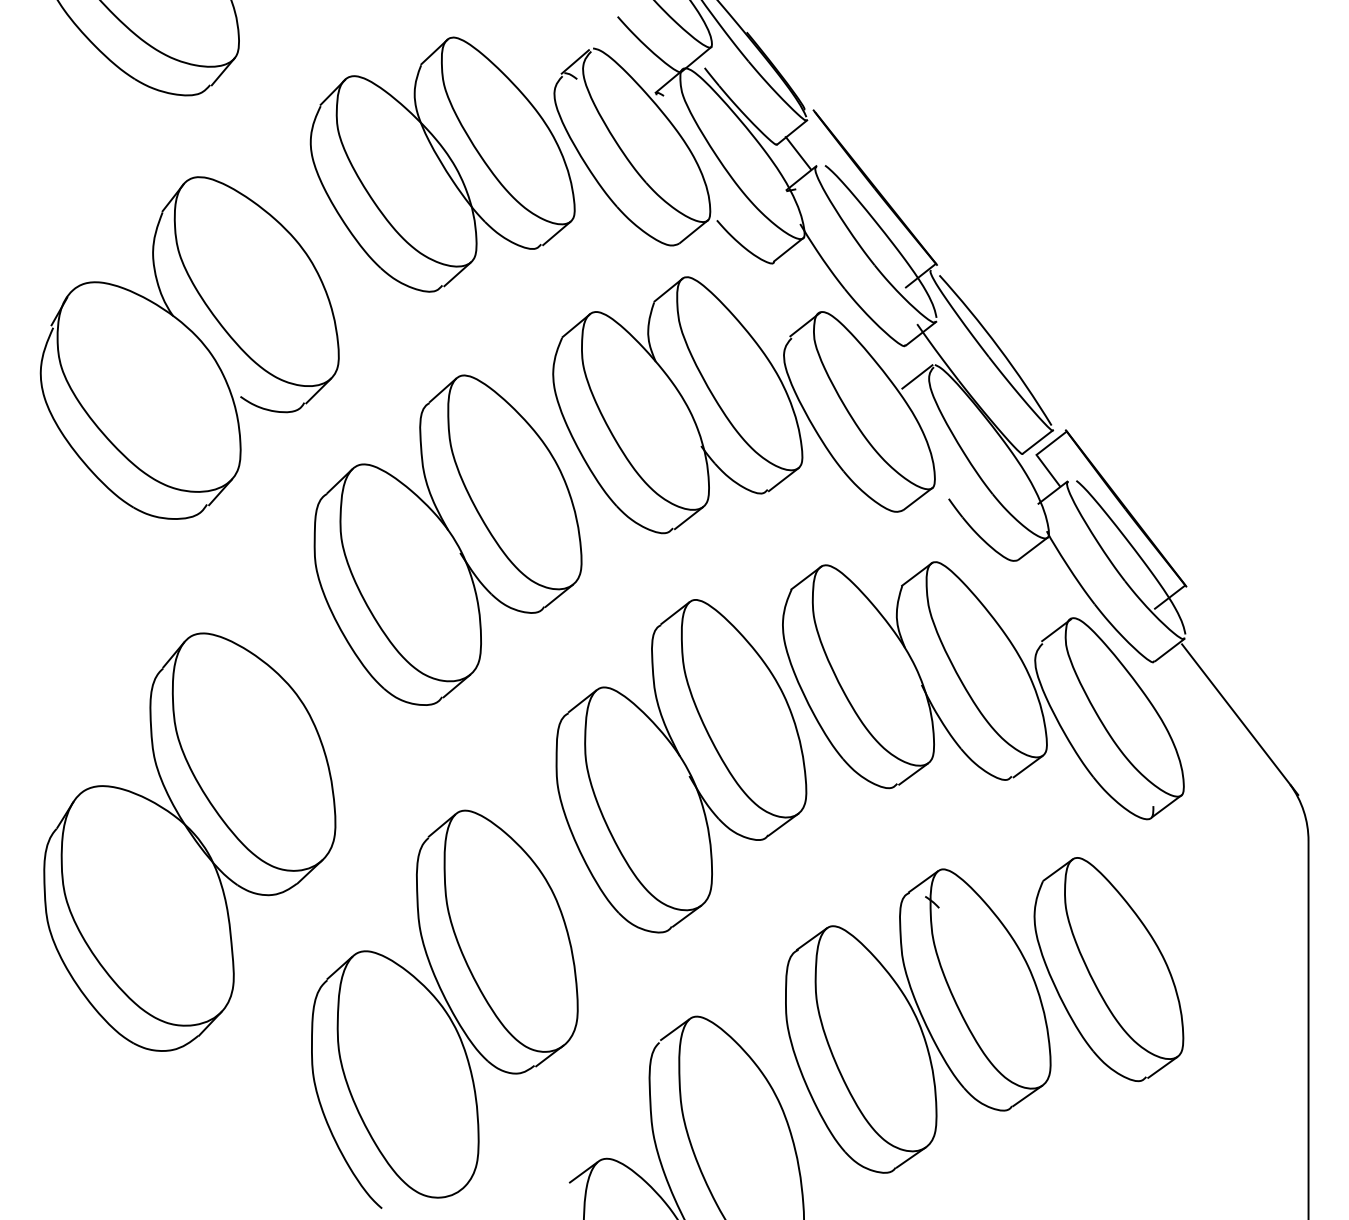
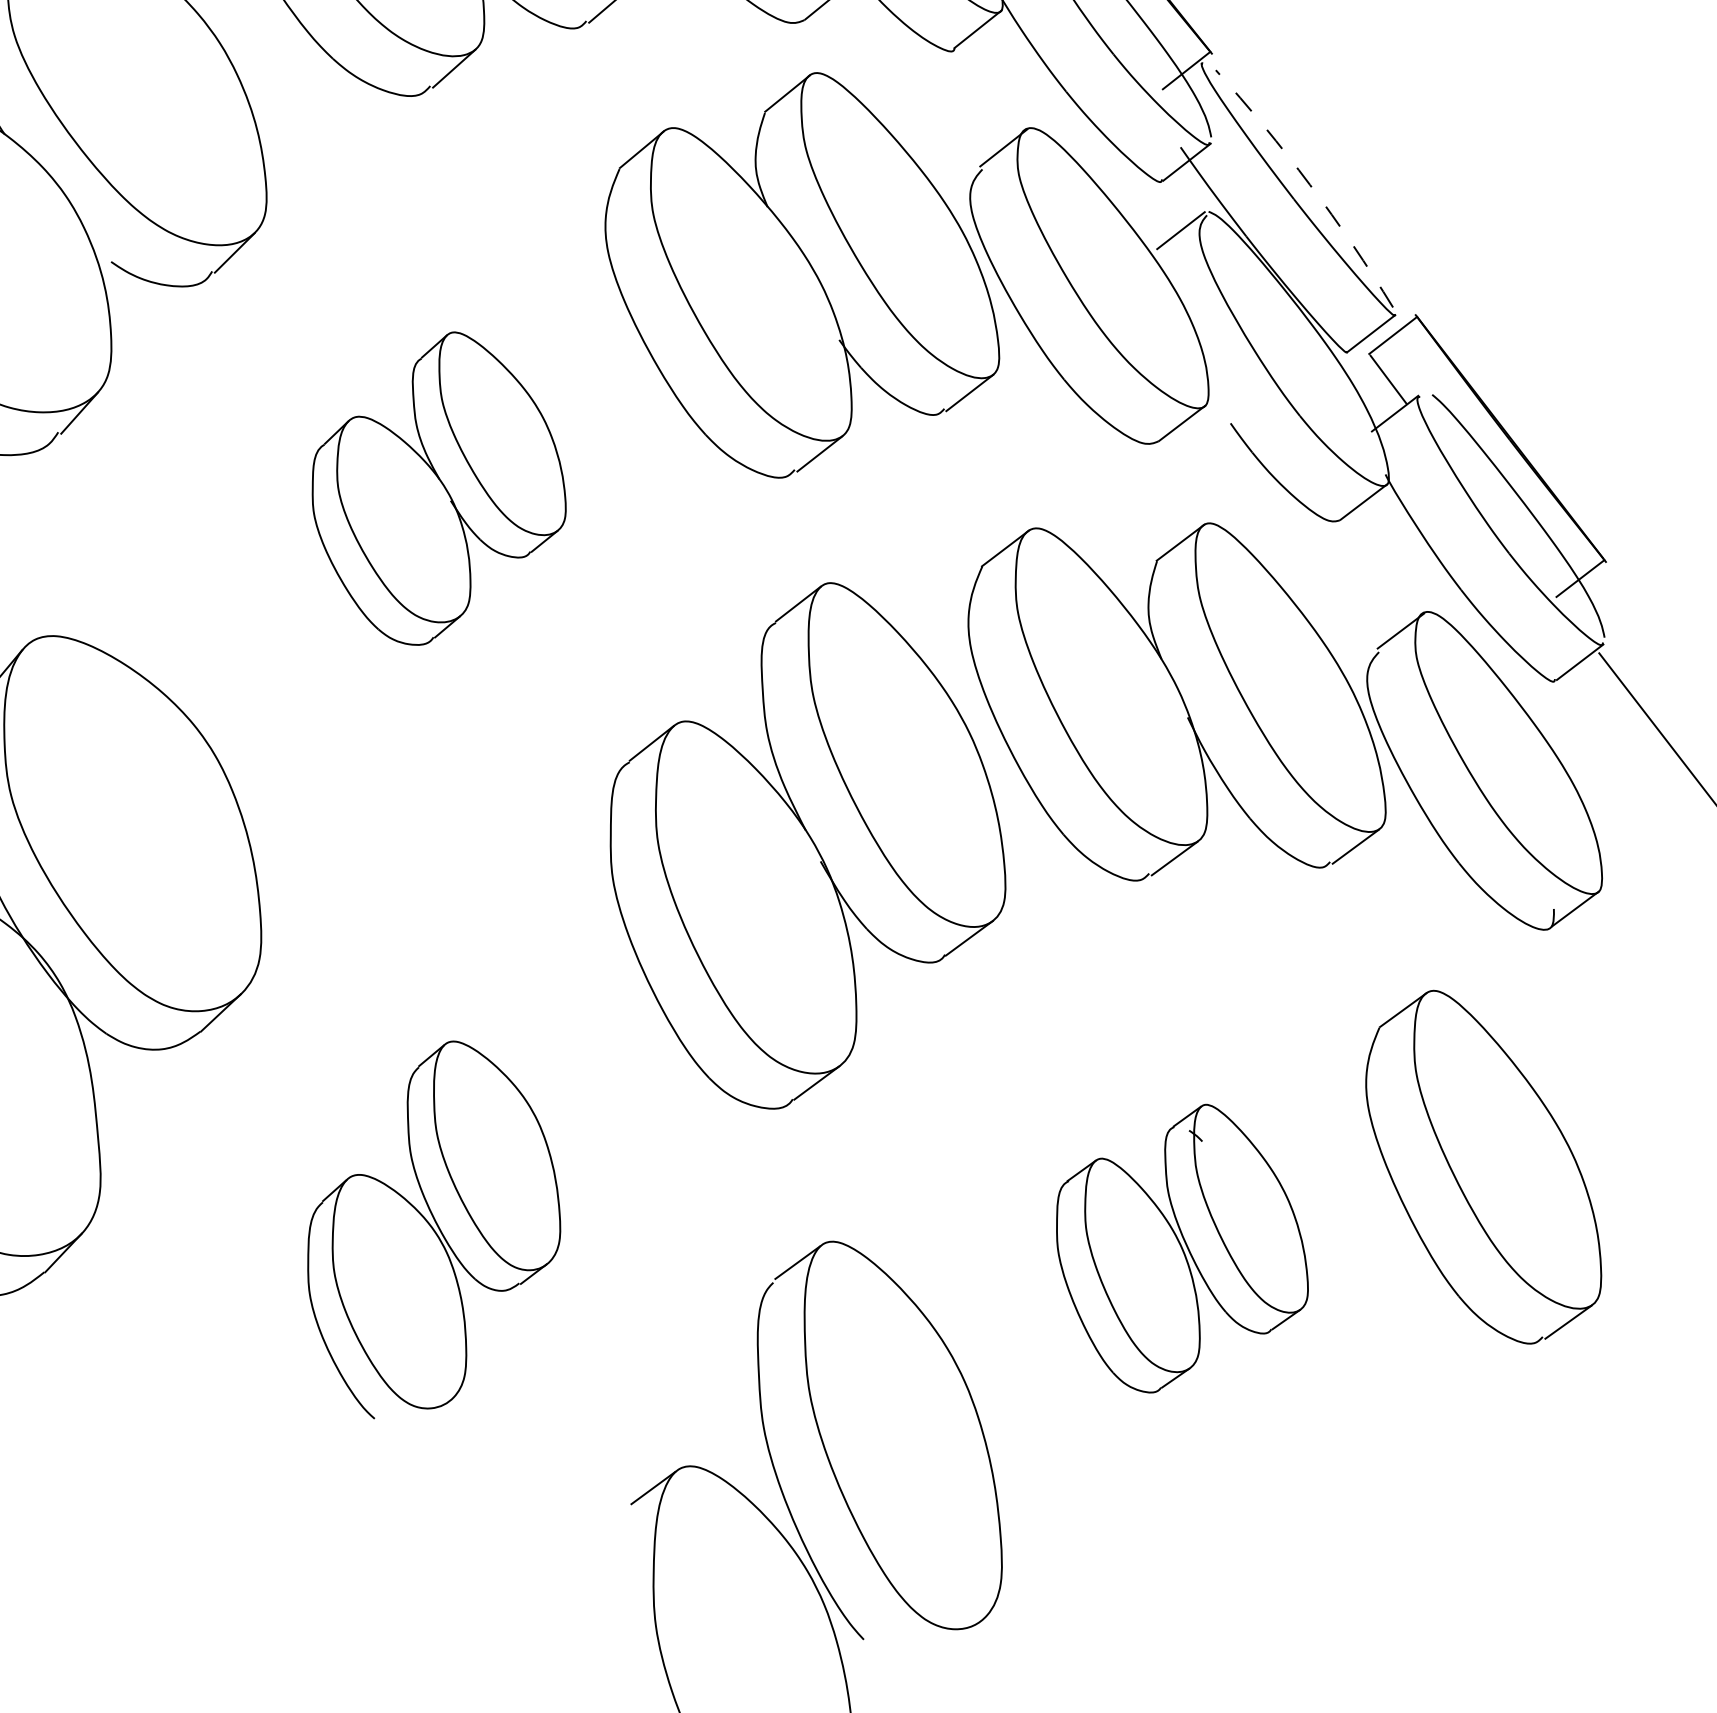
arc: (998, 347) -> (1309, 184), solid -> dashed
part: (447, 539) -> (438, 487), size x0.6
part: (444, 1008) -> (433, 1228), size x0.6
part: (918, 1020) -> (1182, 1247), size x0.6

